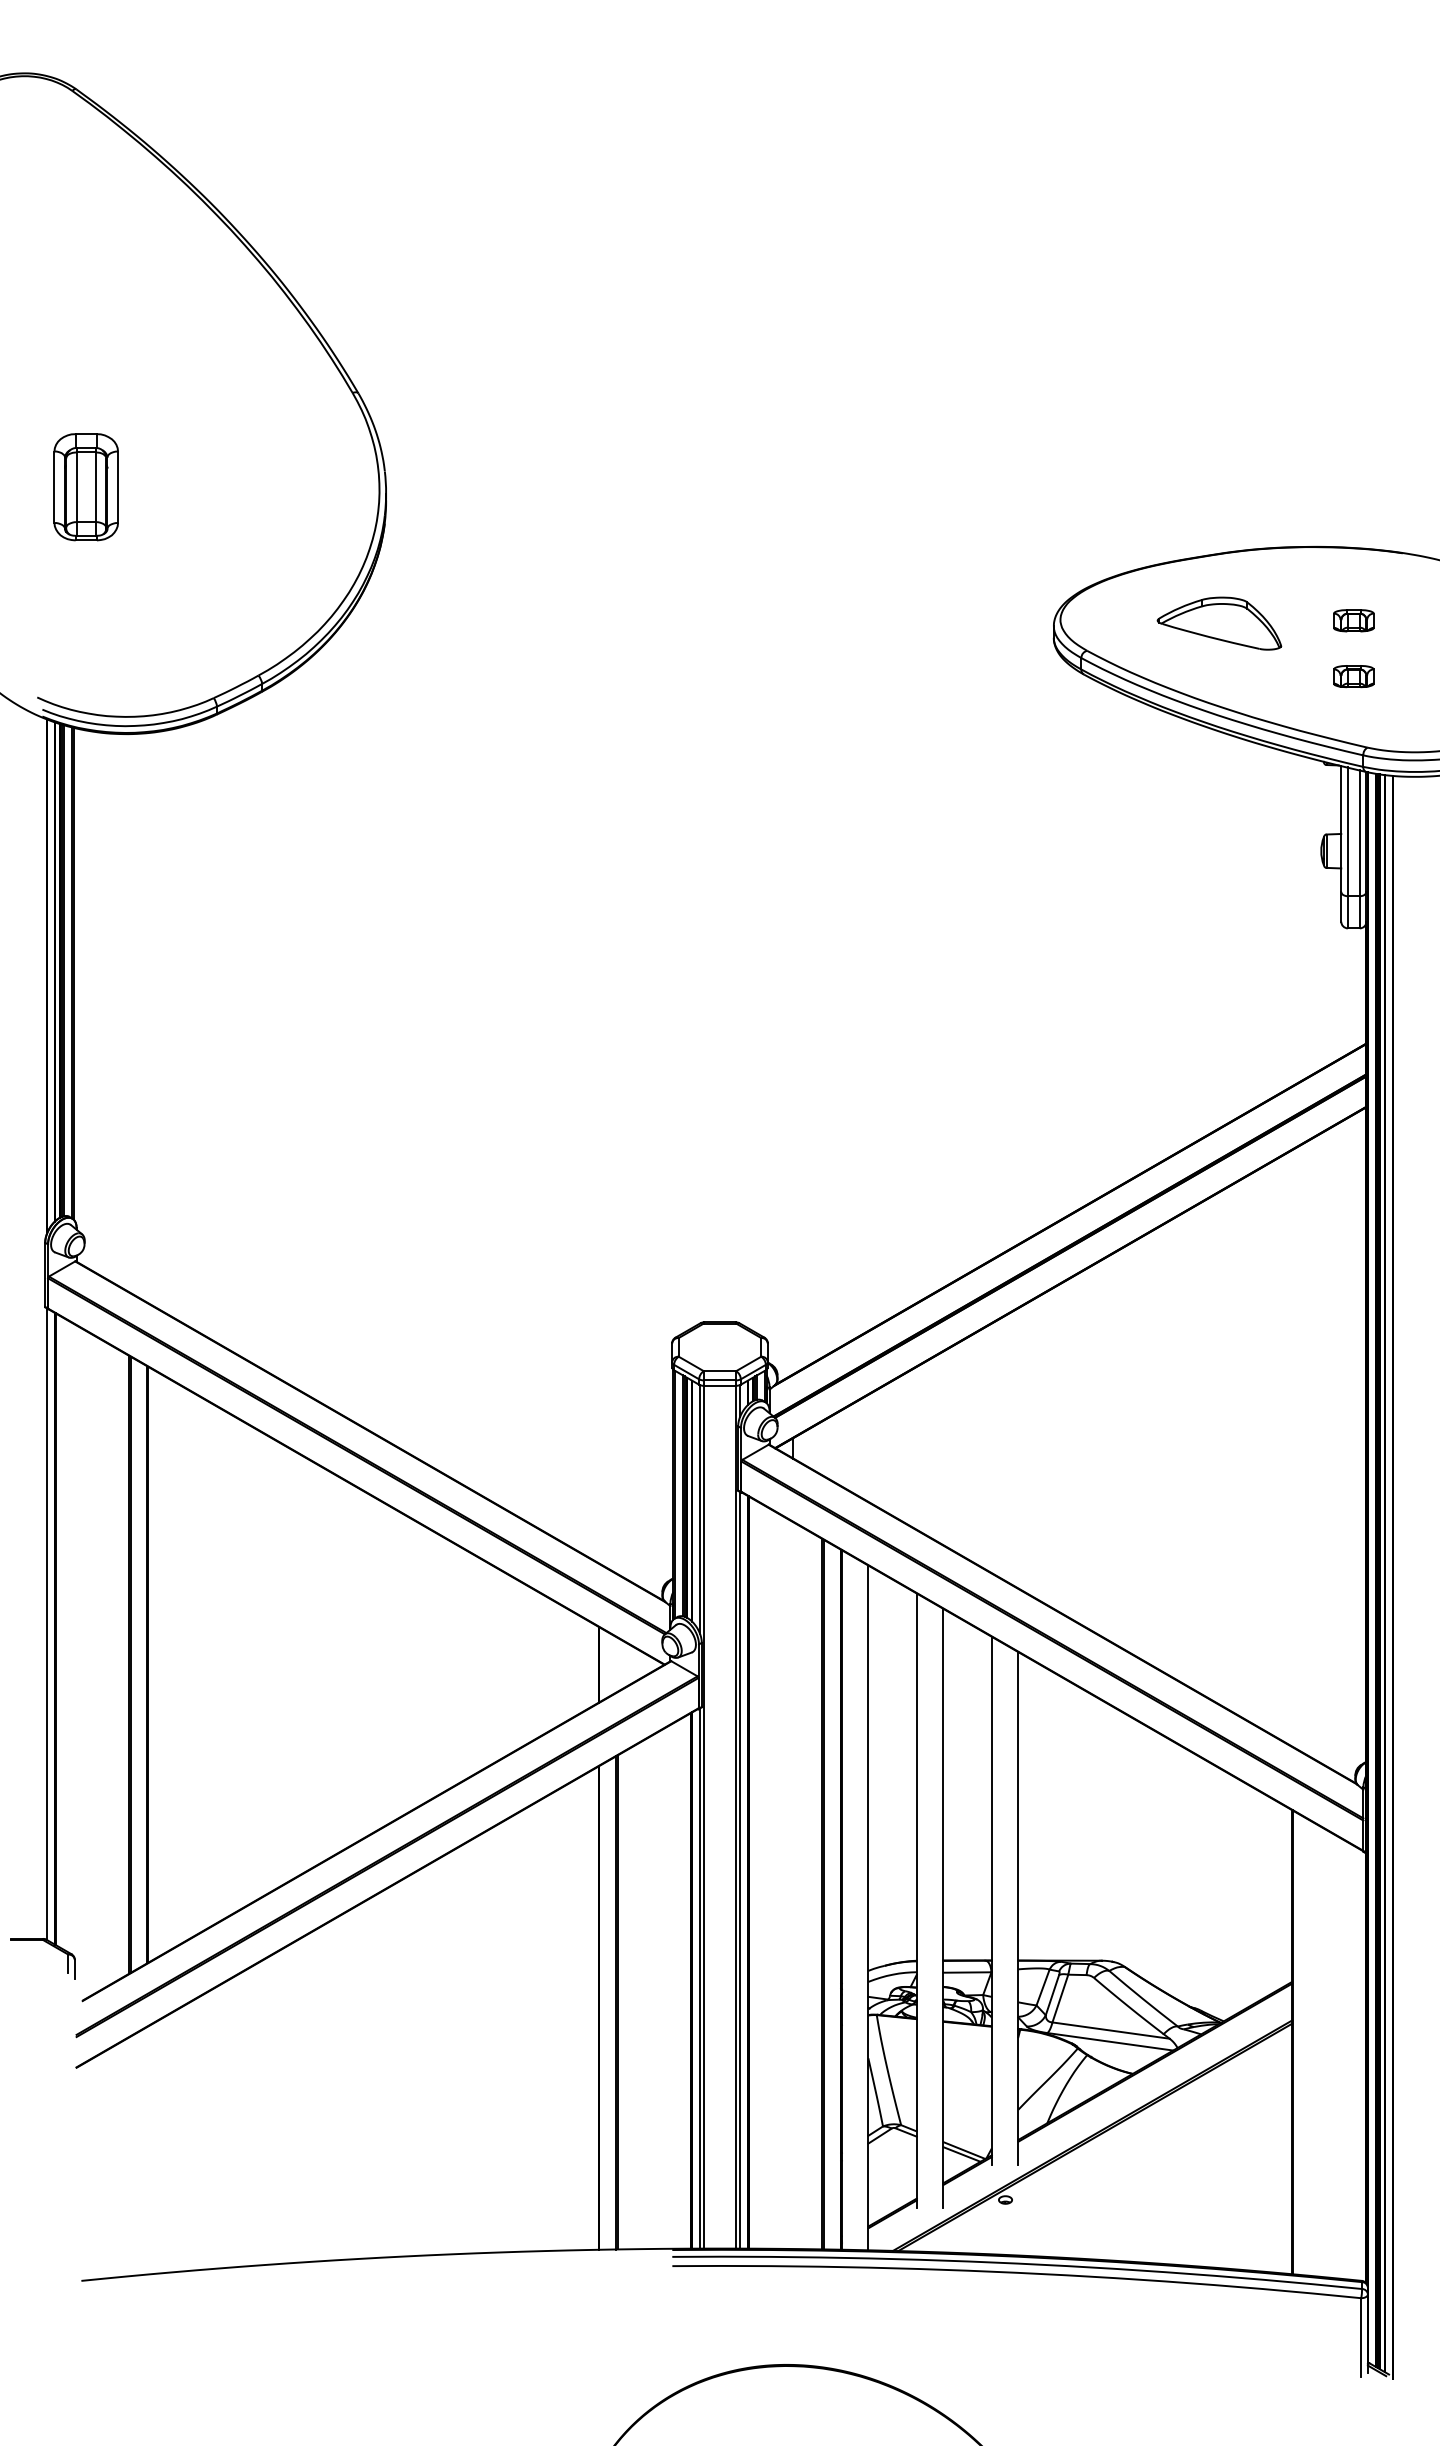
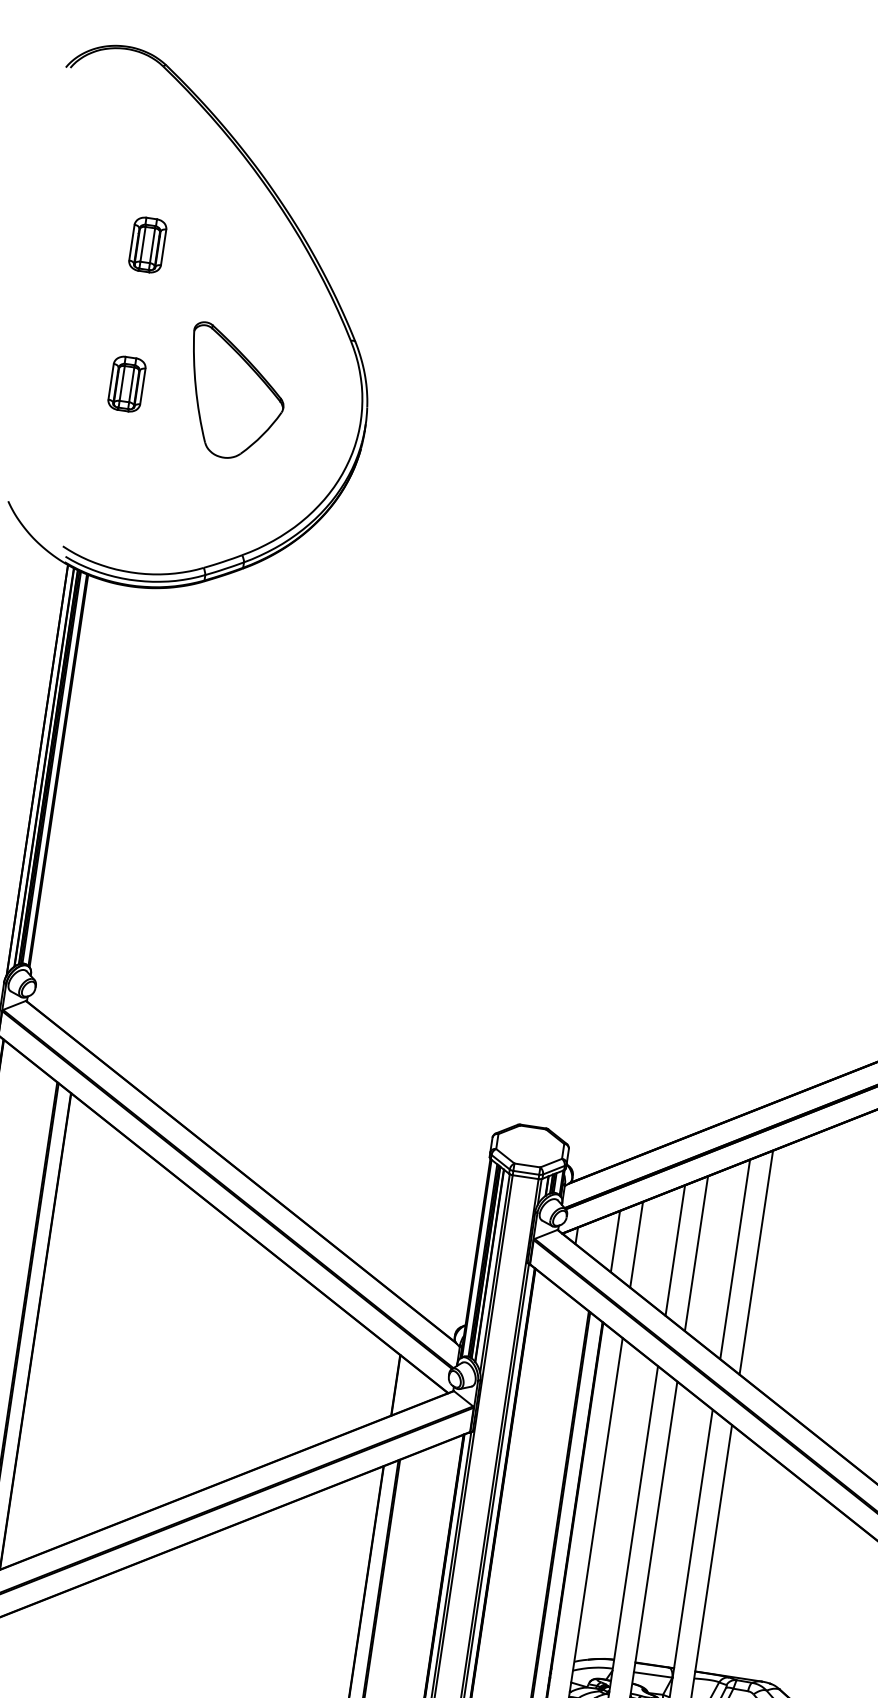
part: (85, 312) -> (147, 244), added
part: (220, 477) -> (235, 392), added
part: (85, 486) -> (126, 383), size x0.62
line: (868, 1447) -> (636, 1244), added
line: (916, 1447) -> (675, 1249), added
line: (841, 1448) -> (615, 1241), added
line: (943, 1448) -> (696, 1253), added
line: (991, 1448) -> (734, 1259), added
line: (1018, 1448) -> (756, 1262), added

